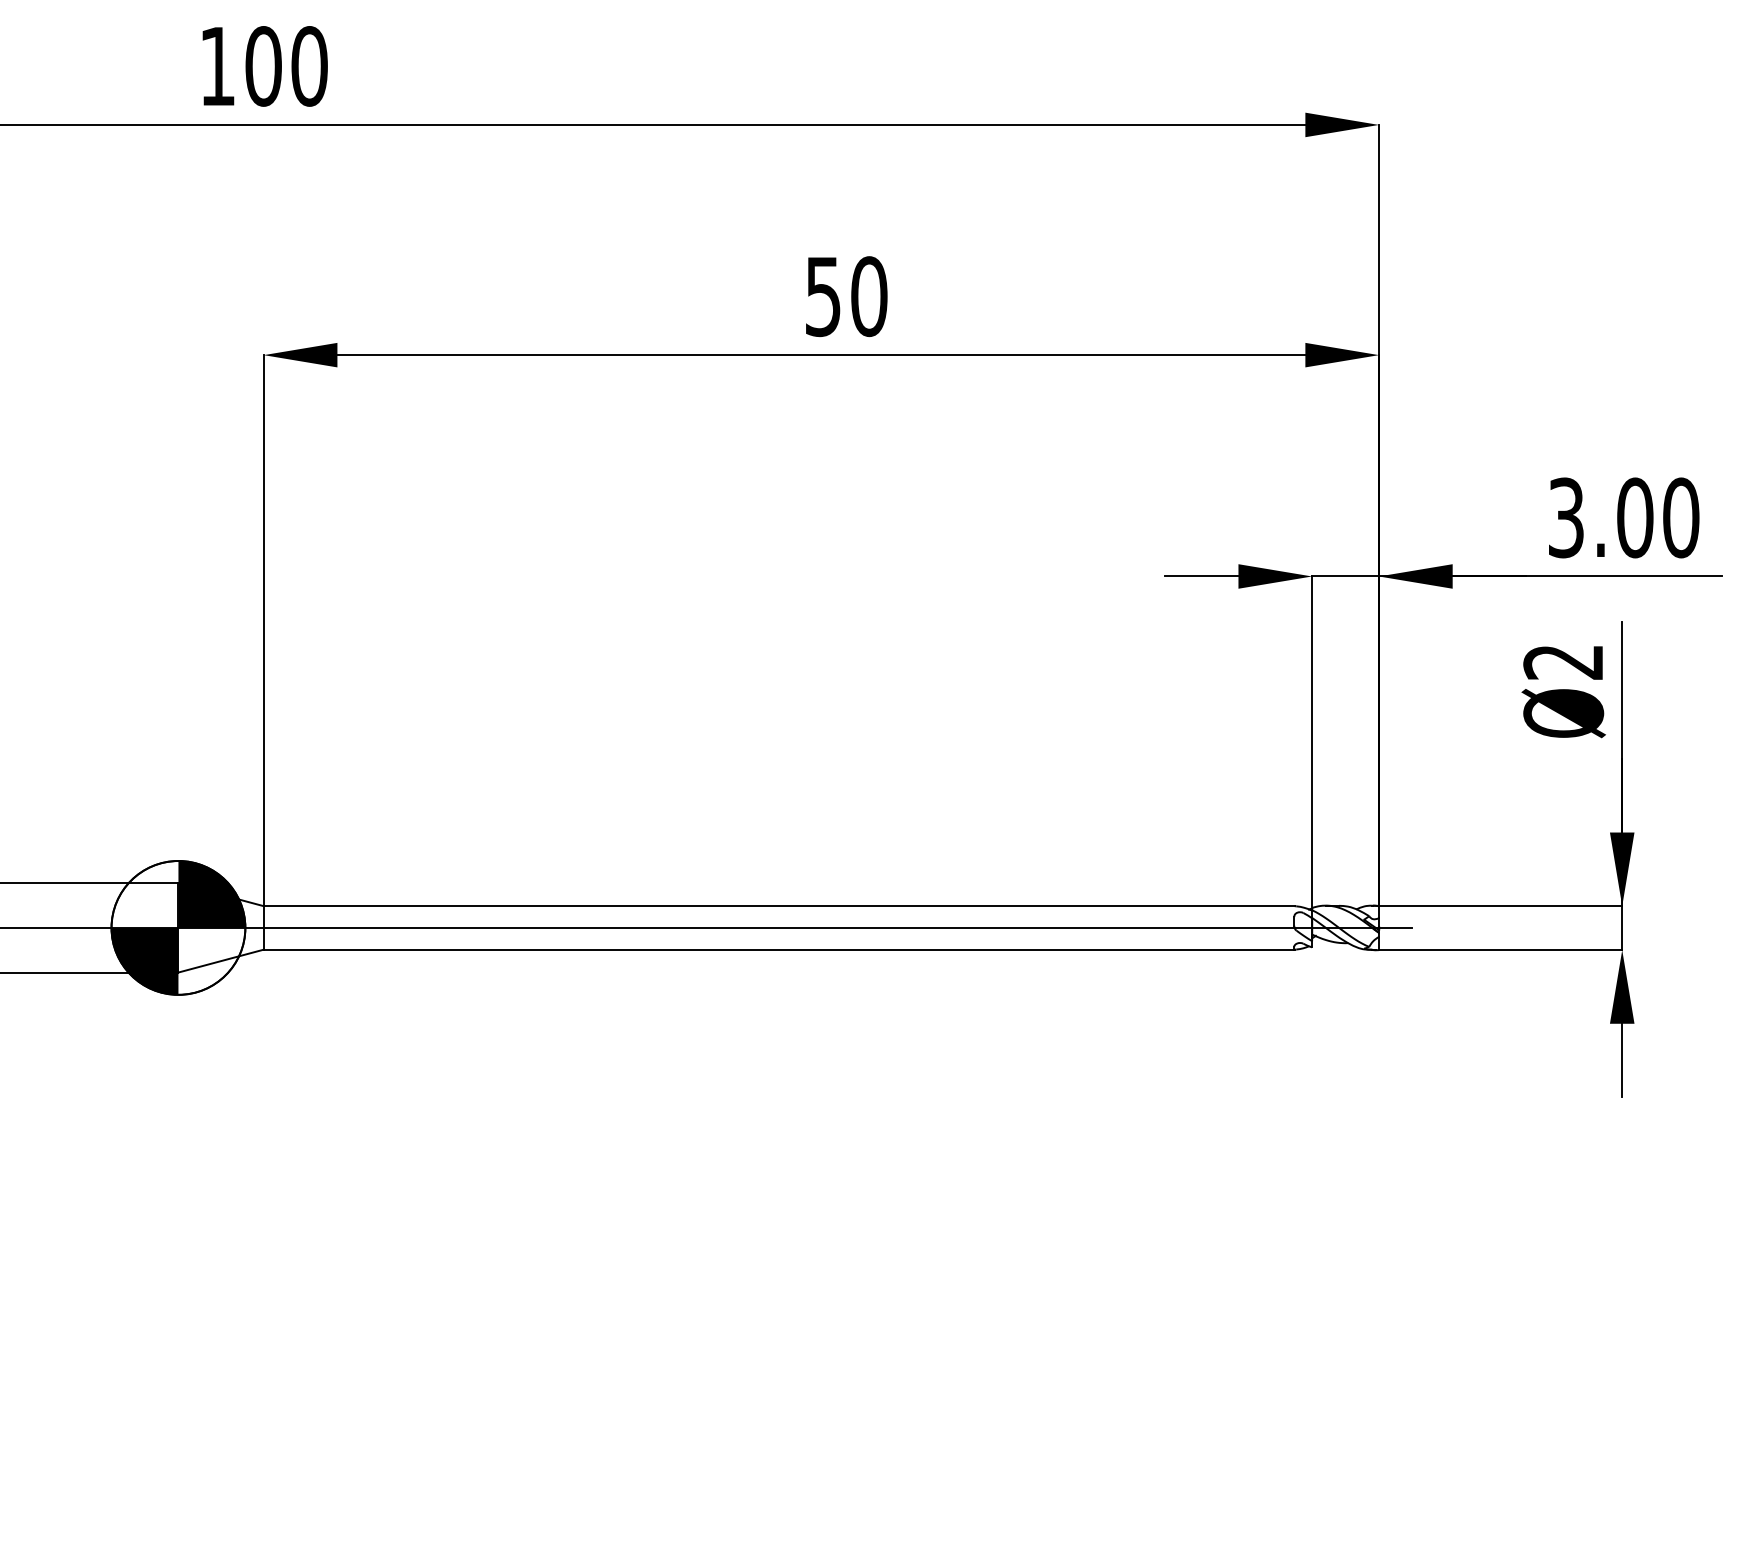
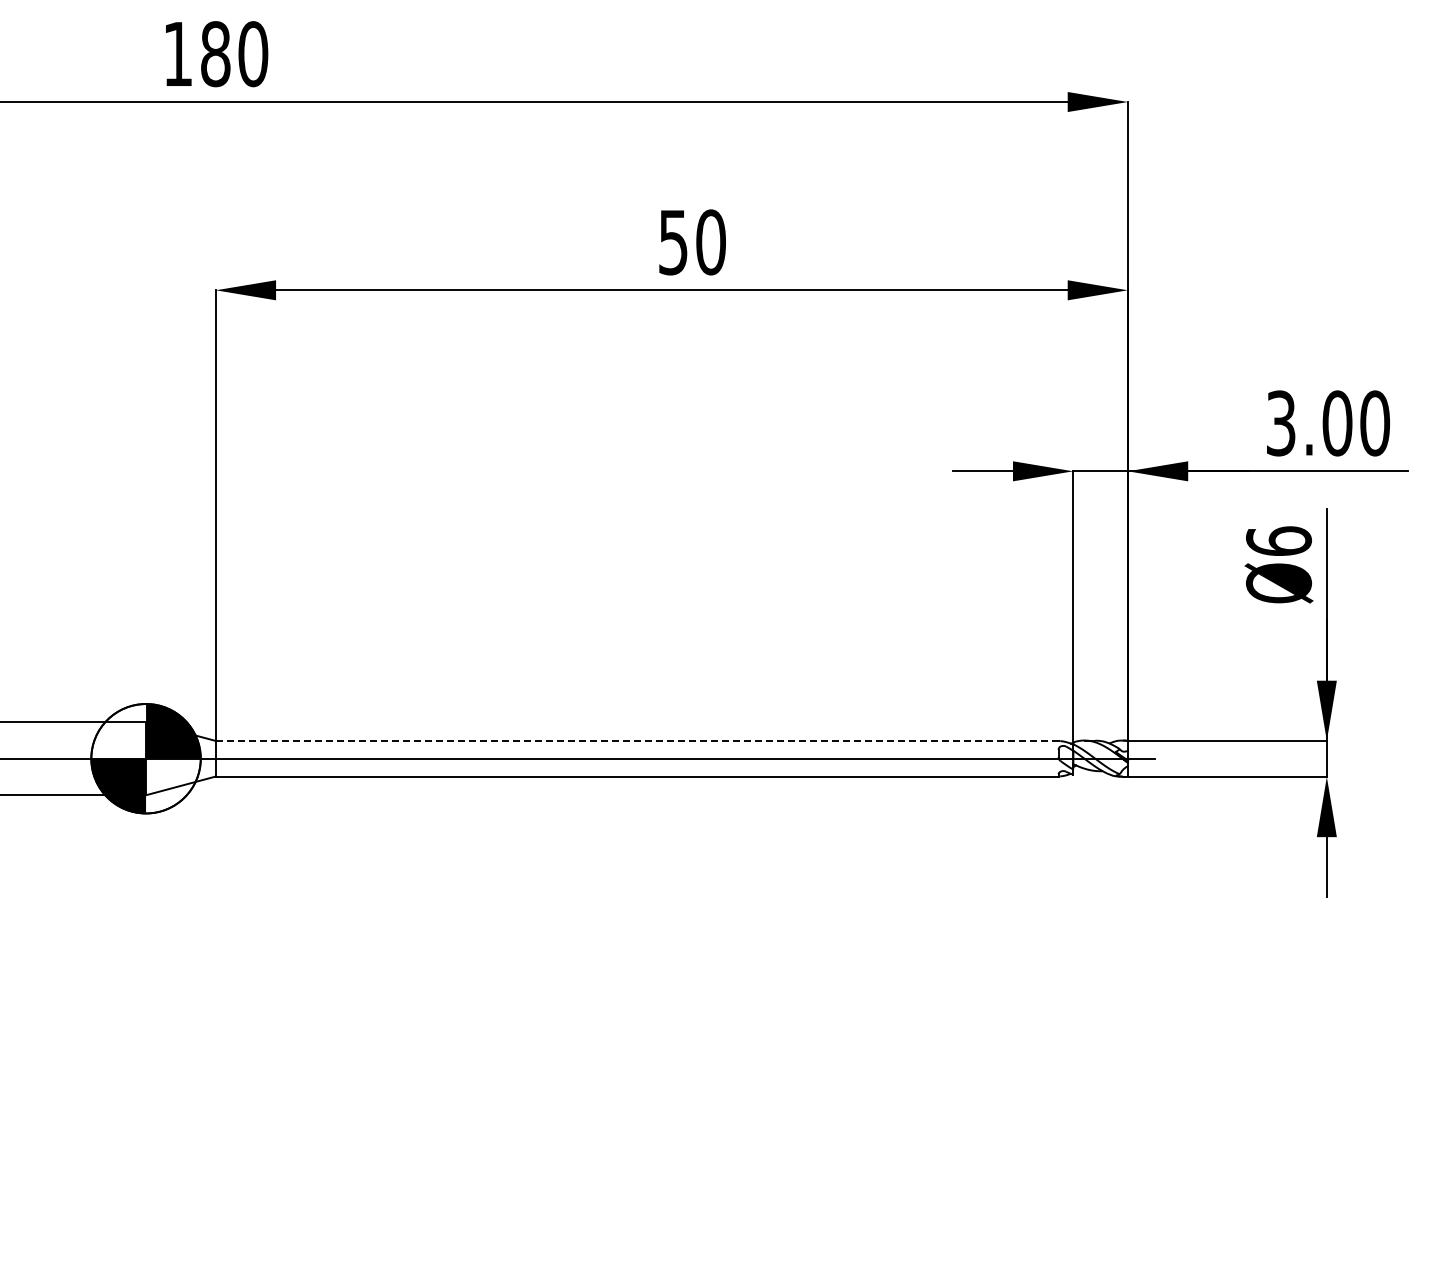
text: (263, 65) -> (215, 53), 100 -> 180
text: (1564, 661) -> (1279, 540), Ø2 -> Ø6
line: (779, 905) -> (637, 740), solid -> dashed

